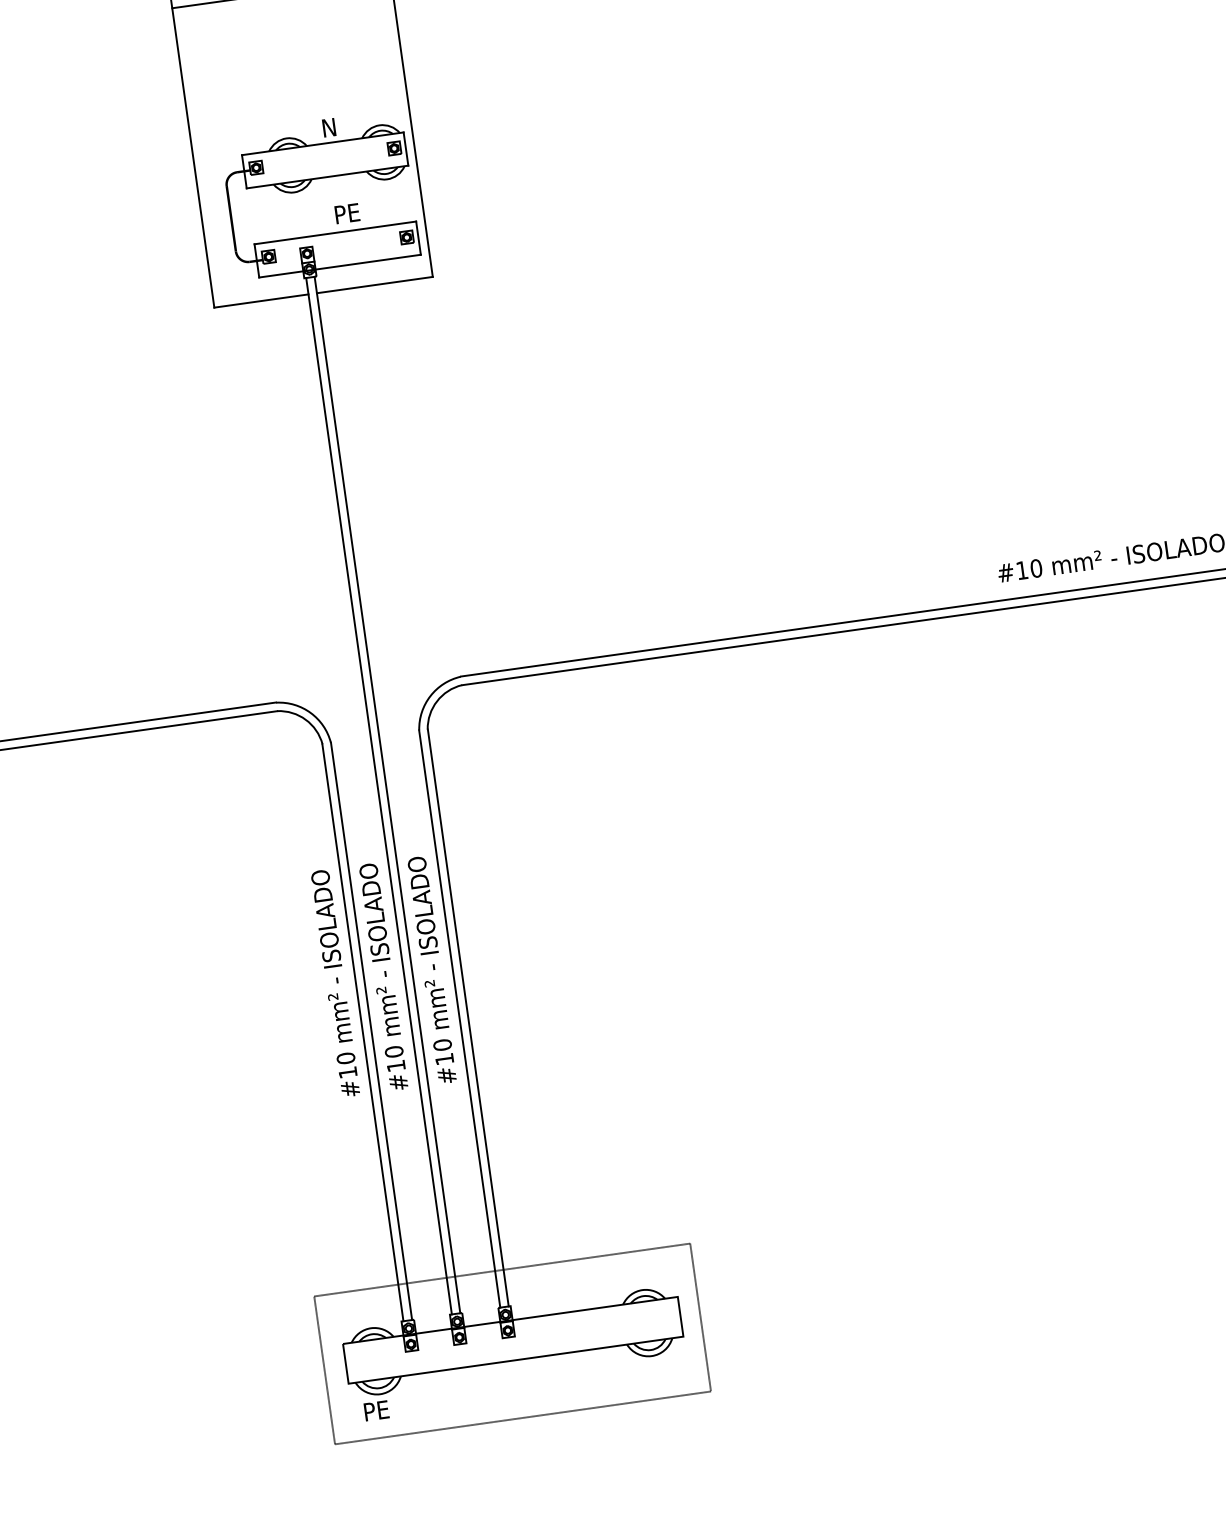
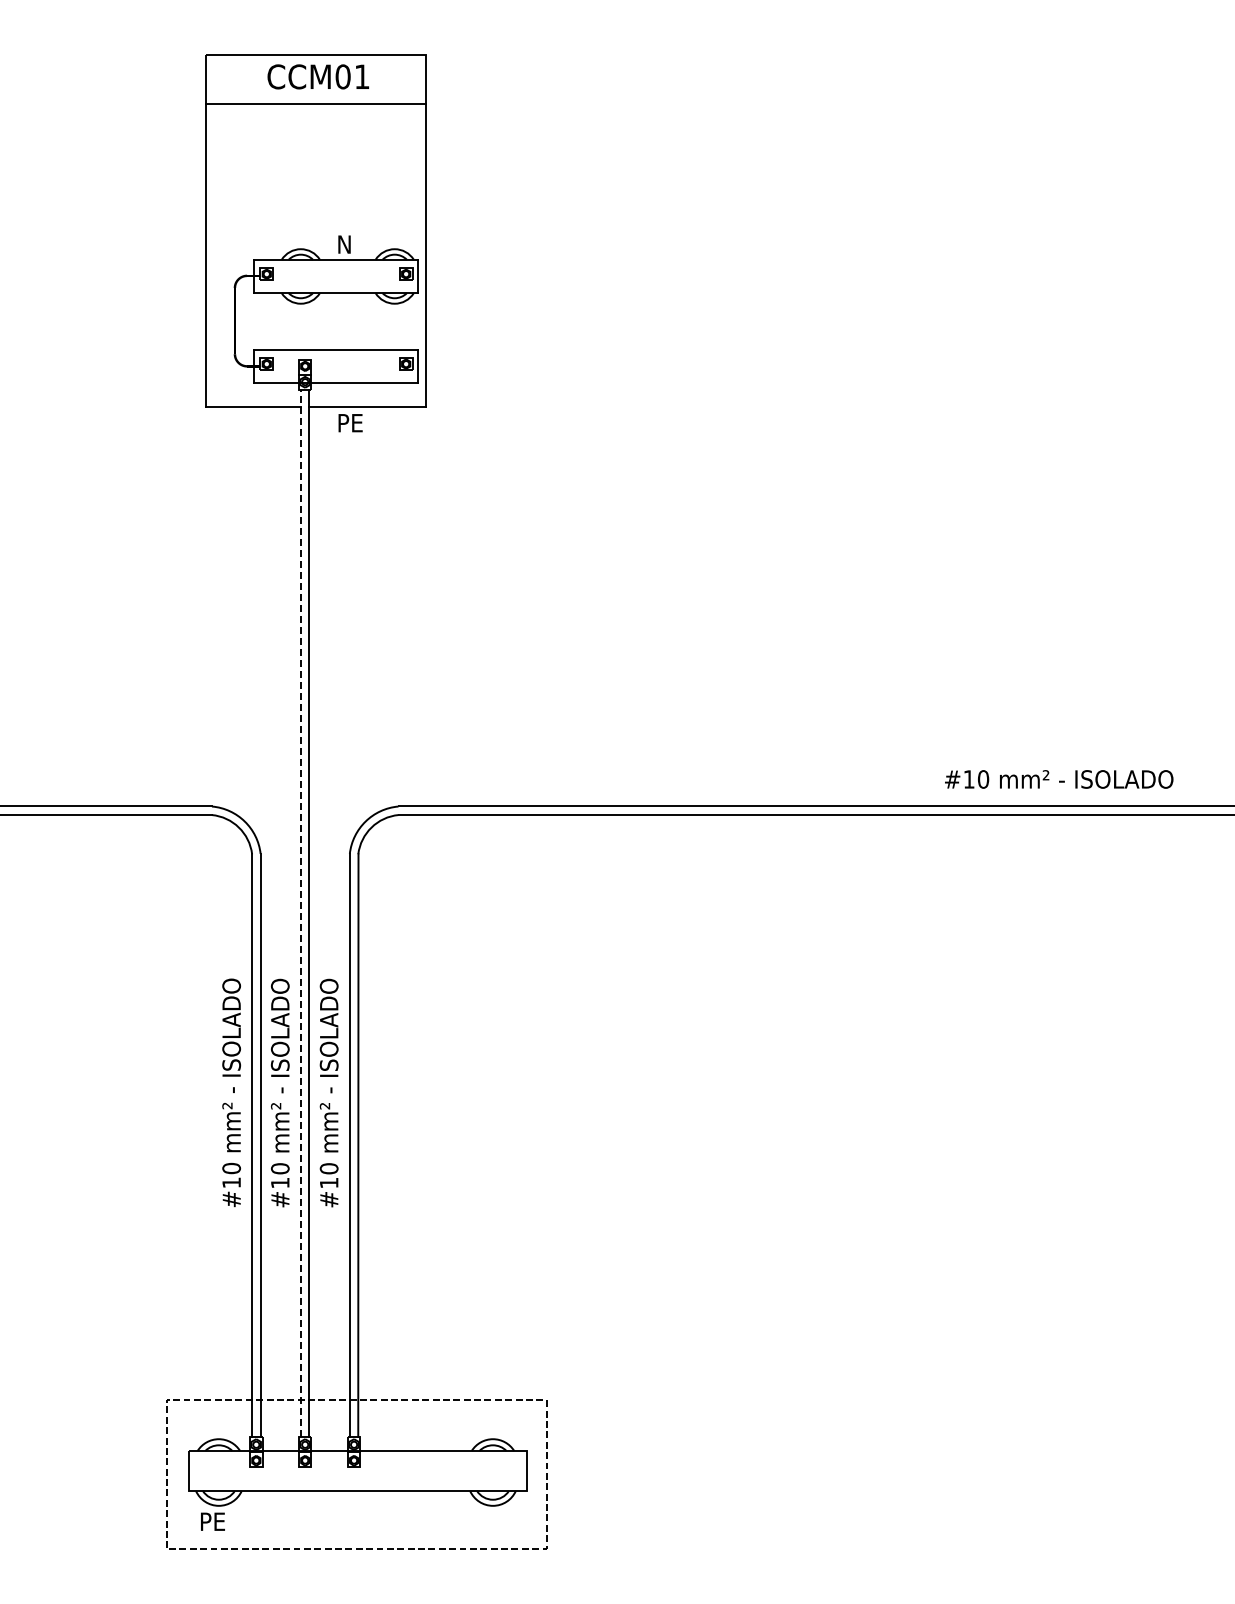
text: (347, 214) -> (350, 423), moved
line: (378, 795) -> (300, 912), solid -> dashed

